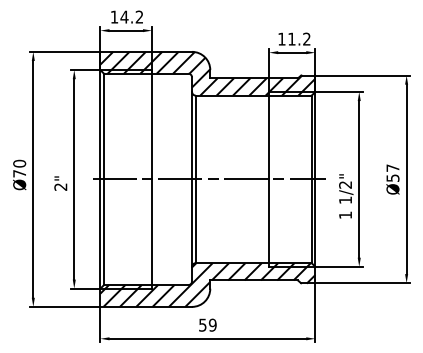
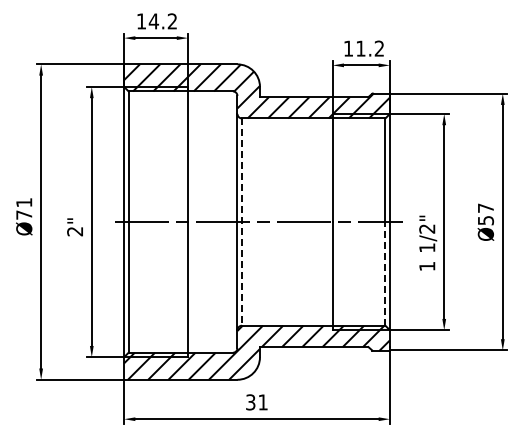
text: (19, 163) -> (24, 202), Ø70 -> Ø71
line: (195, 179) -> (241, 222), solid -> dashed
line: (311, 220) -> (385, 273), solid -> dashed
text: (207, 325) -> (256, 402), 59 -> 31

